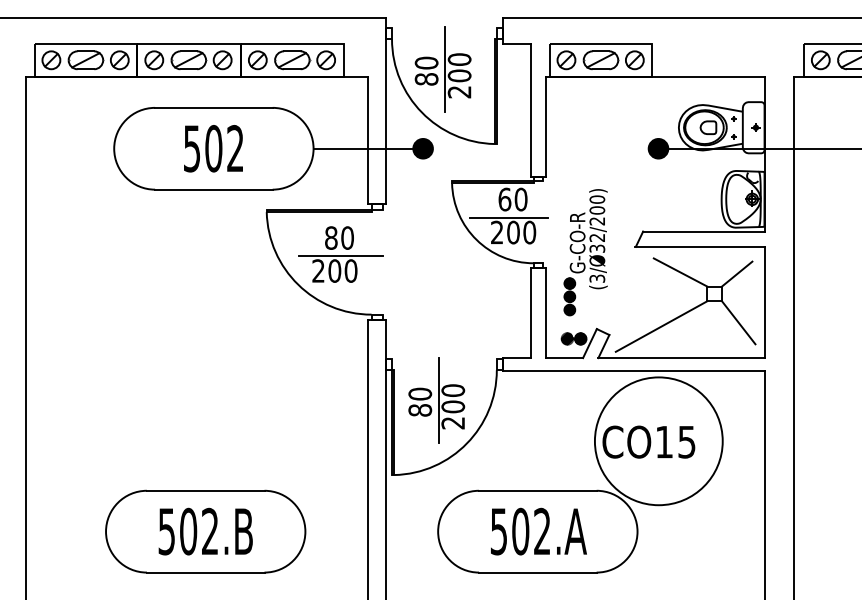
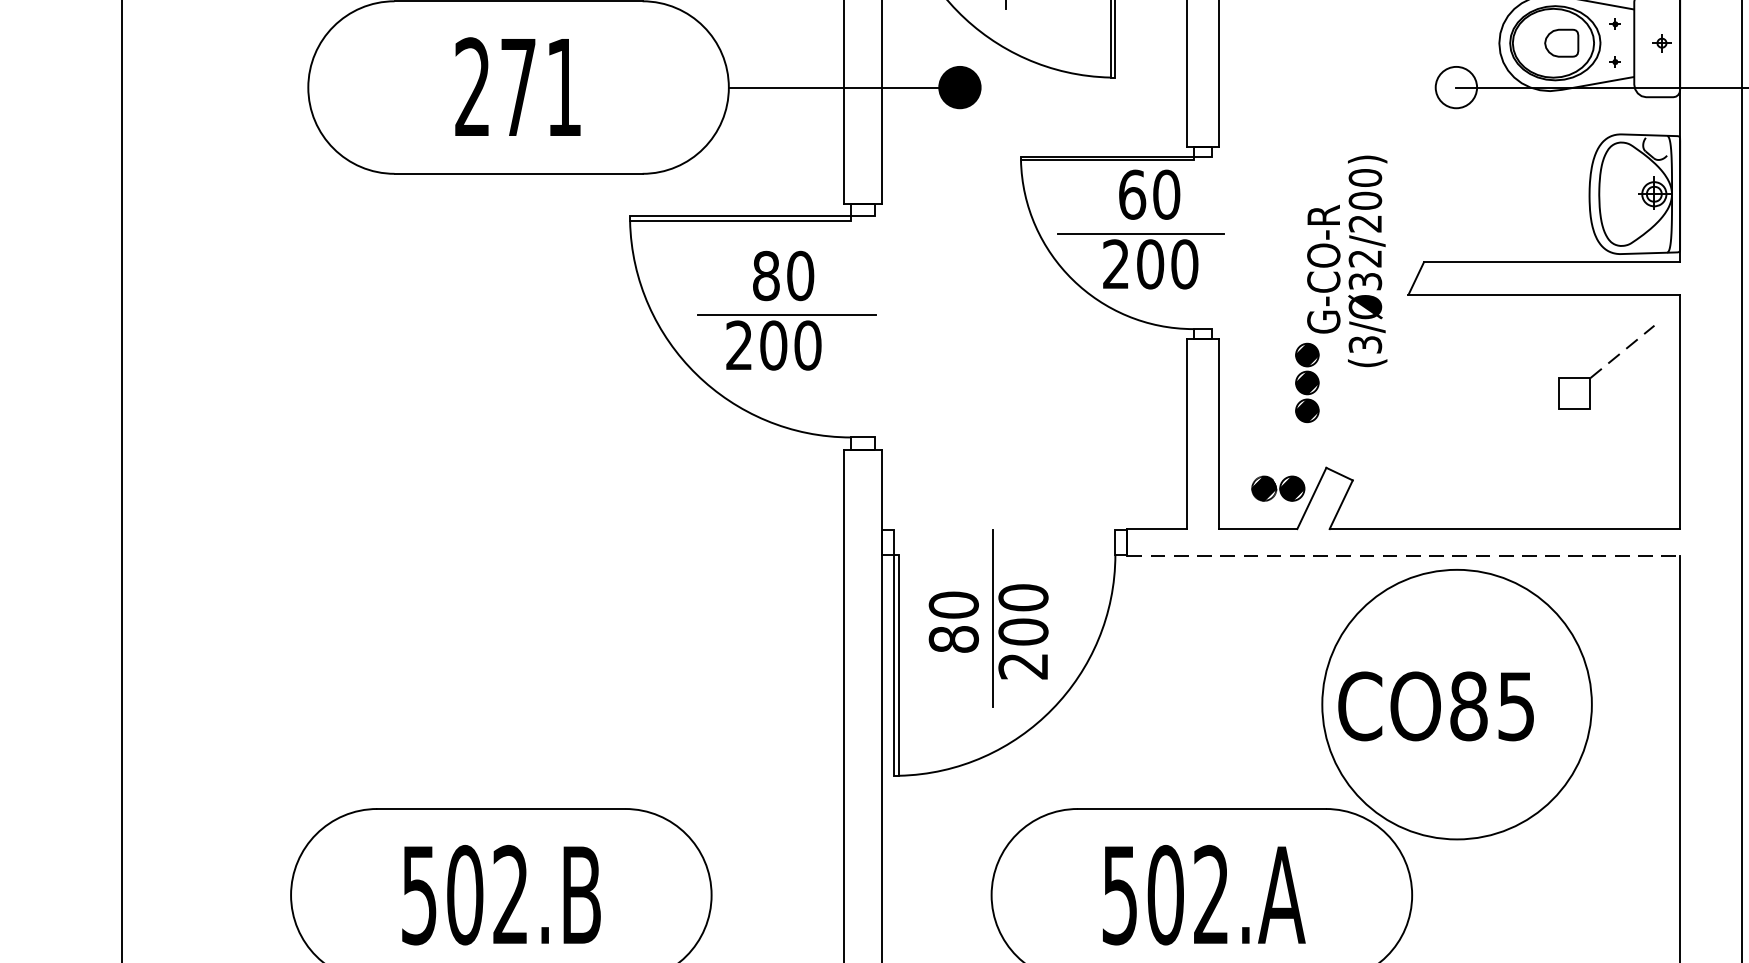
text: (213, 148) -> (517, 86), 502 -> 271
fill: (658, 148) -> (1456, 86), removed
part: (585, 252) -> (1340, 289), moved
line: (680, 272) -> (1502, 348), removed
line: (737, 274) -> (1623, 352), solid -> dashed
line: (738, 322) -> (1625, 454), removed
line: (661, 326) -> (1462, 462), removed
line: (633, 370) -> (1403, 555), solid -> dashed
text: (664, 441) -> (1469, 705), CO15 -> CO85

